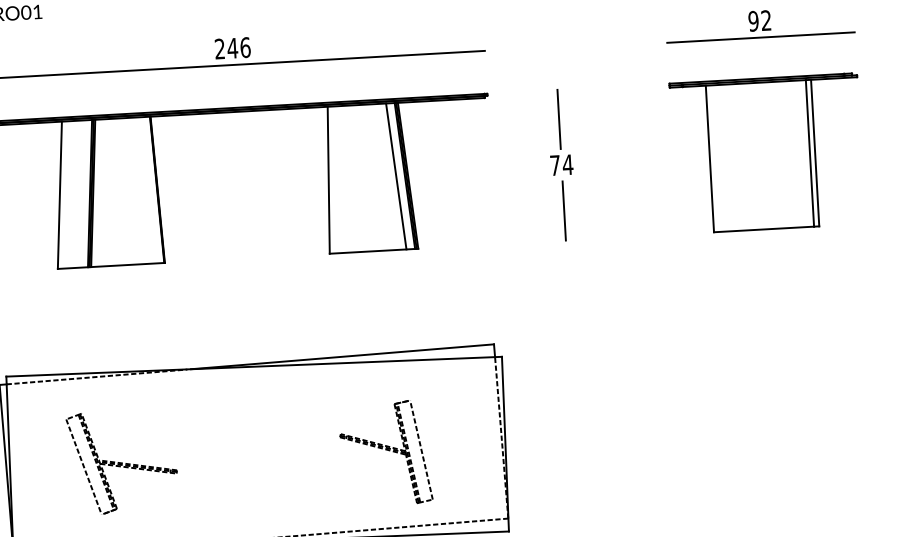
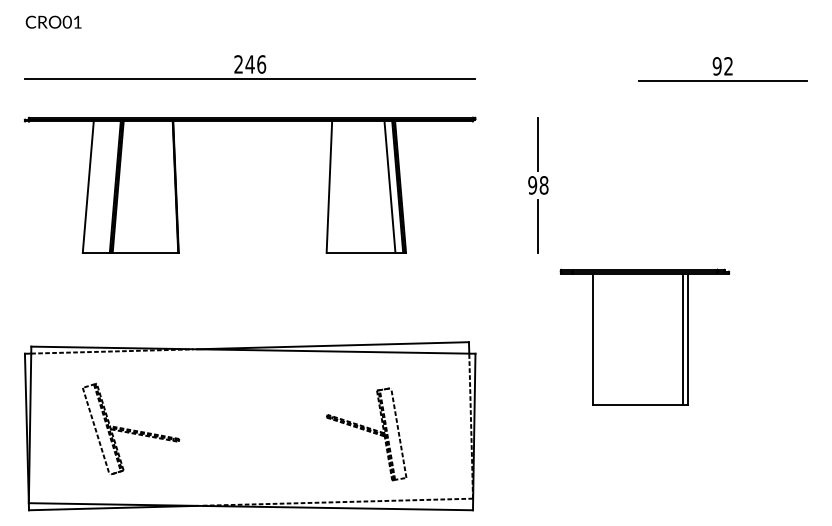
part: (766, 152) -> (644, 336), moved
text: (561, 165) -> (538, 185), 74 -> 98

